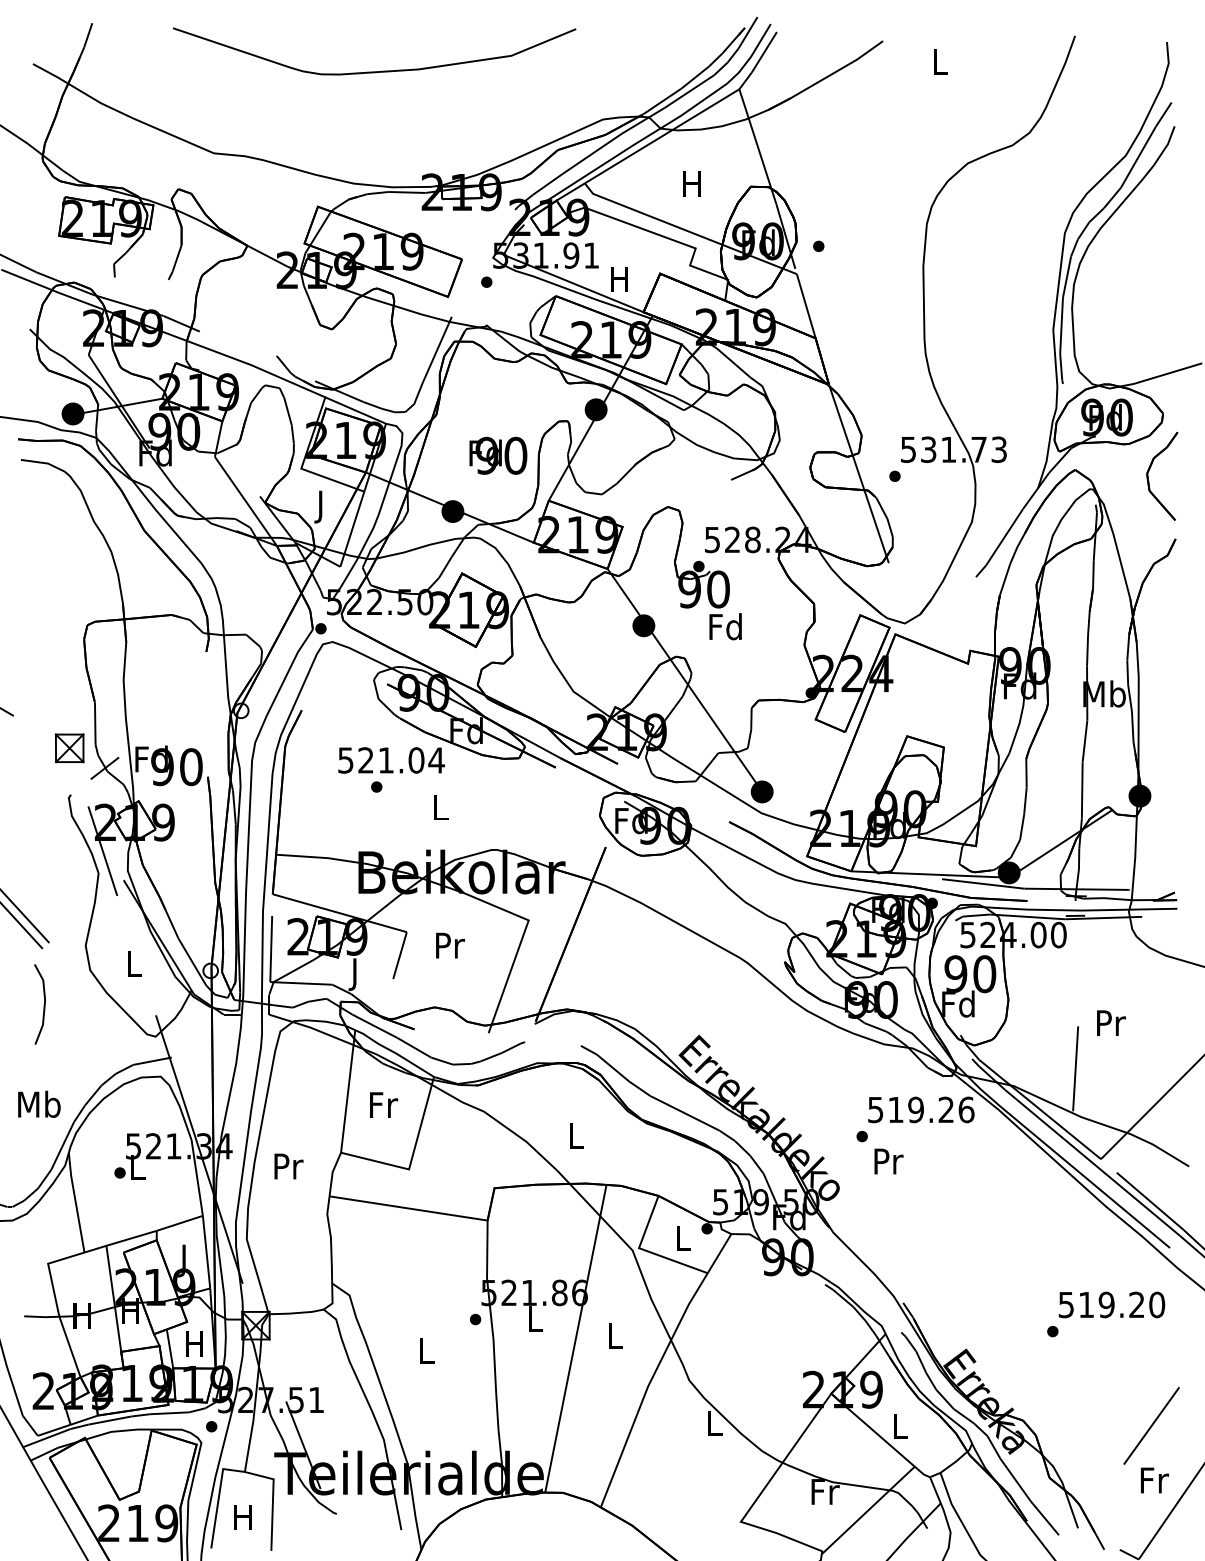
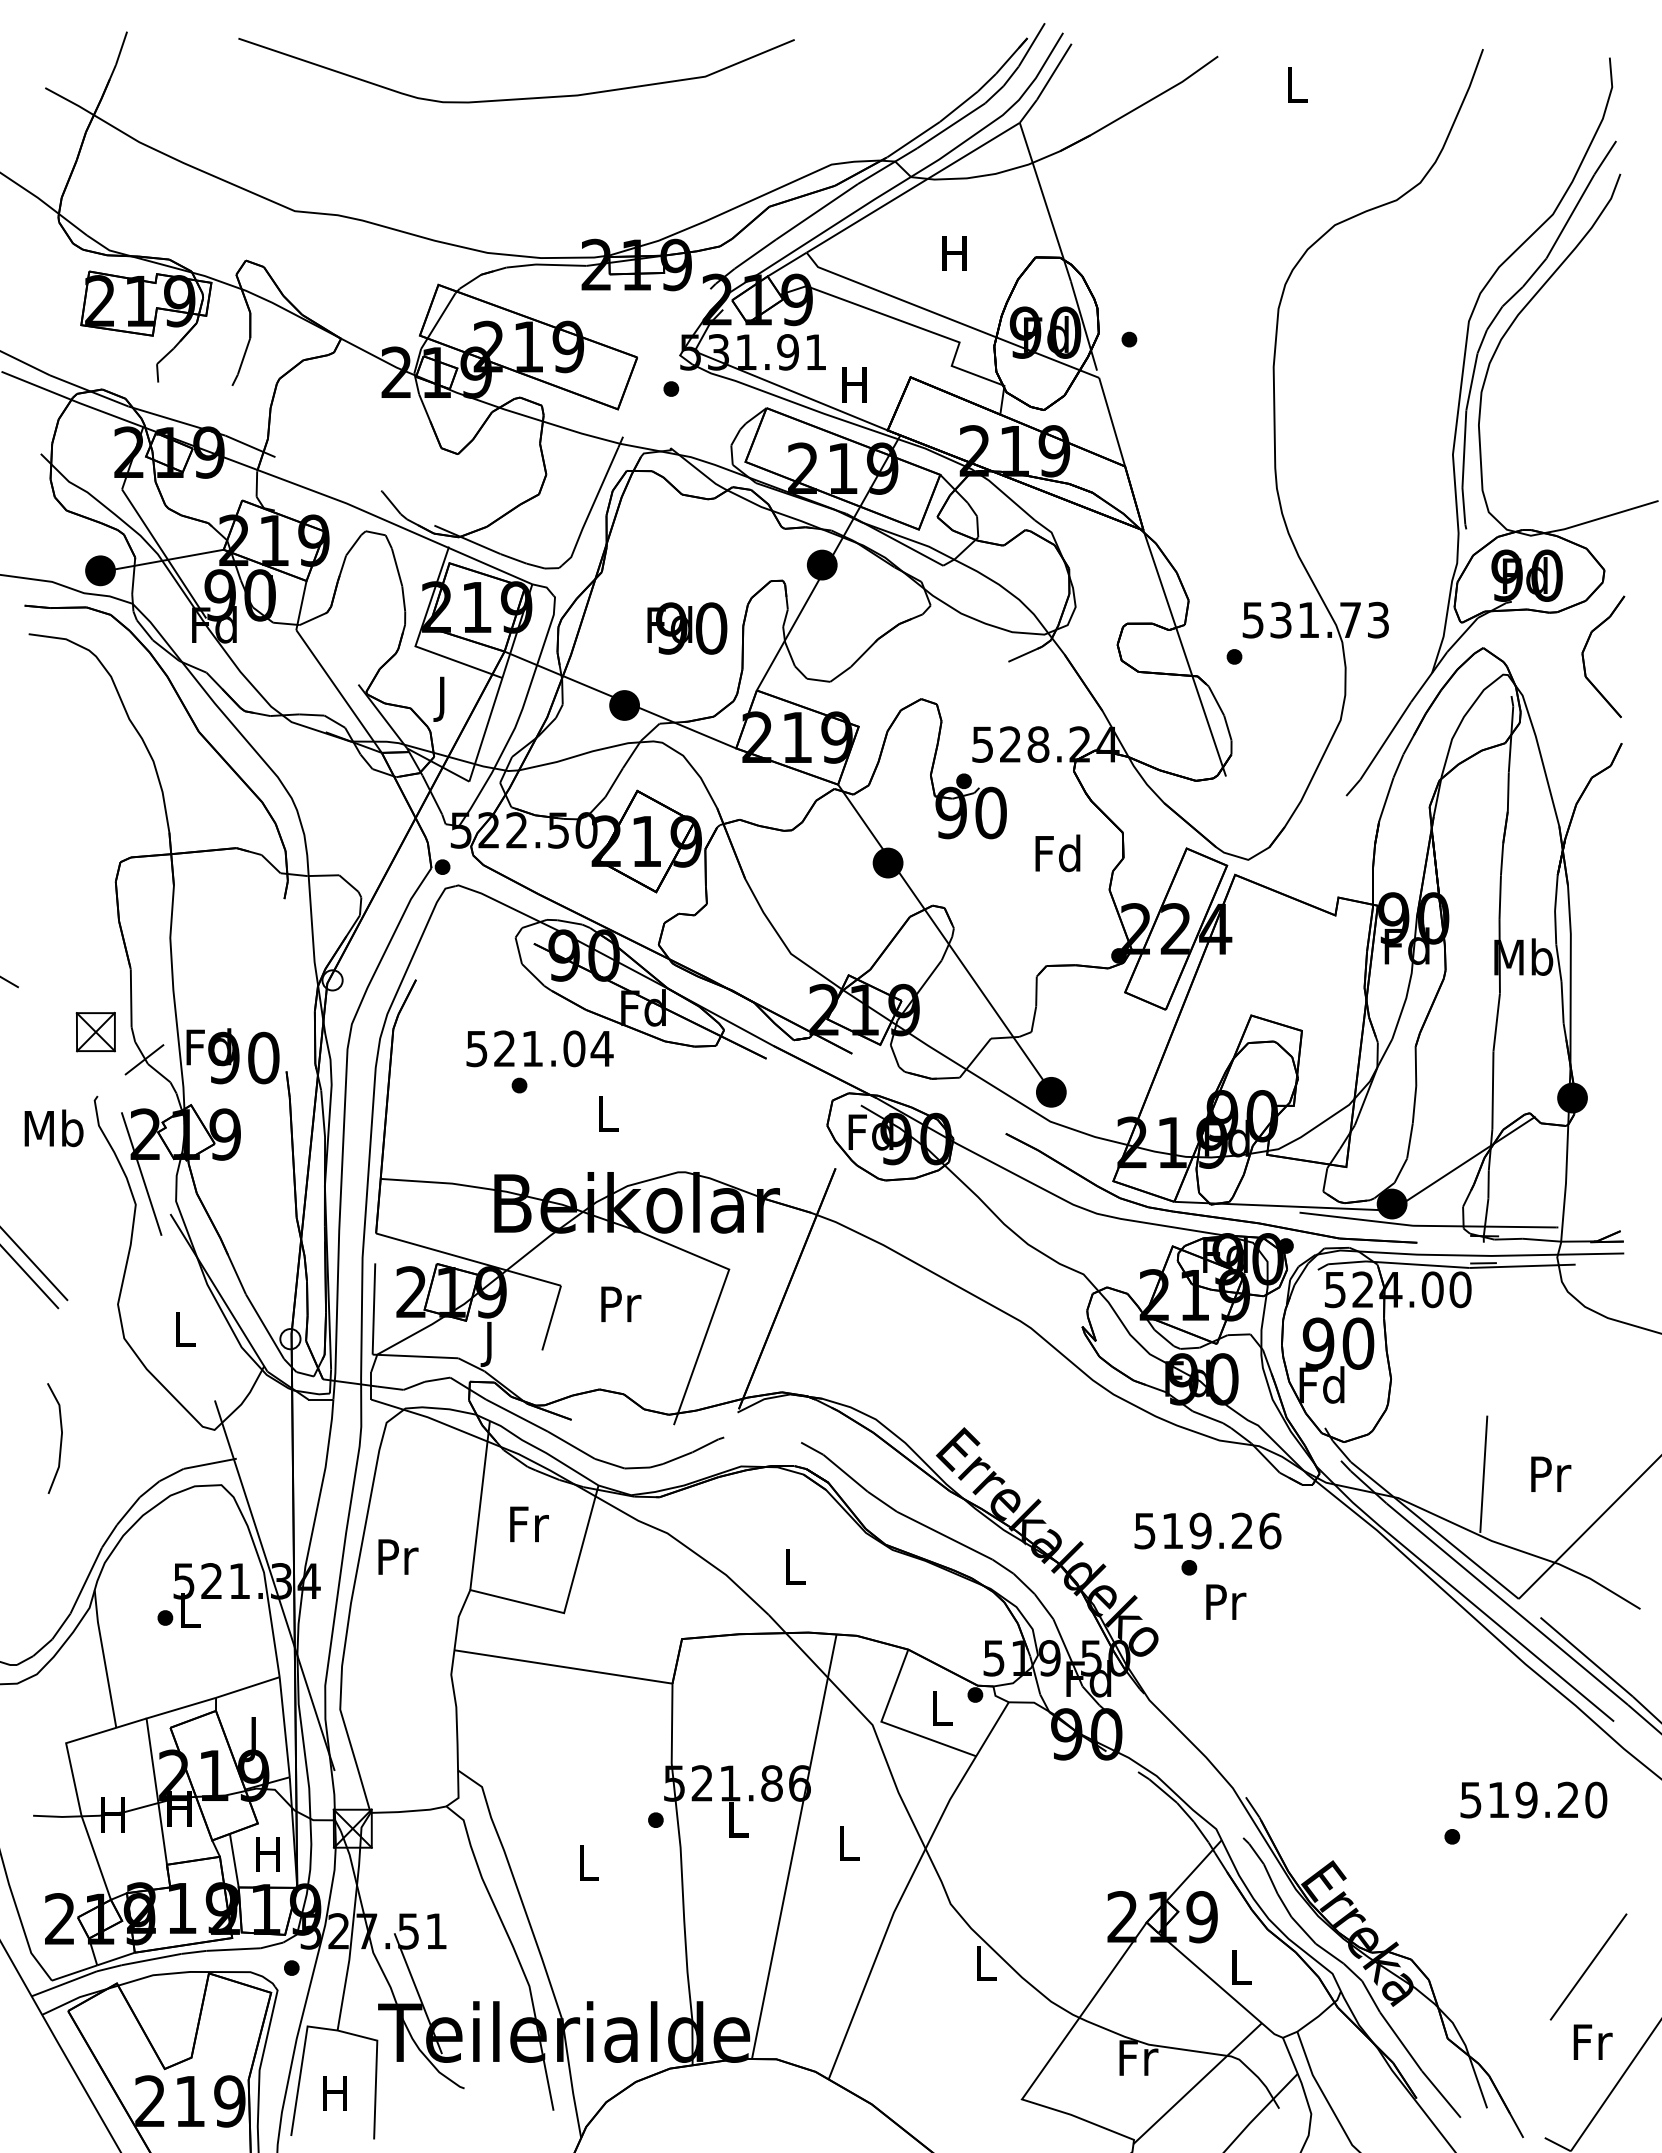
text: (725, 626) -> (1057, 853), moved
line: (44, 1004) -> (60, 1438), moved
text: (1111, 1022) -> (1551, 1473), moved
text: (38, 1104) -> (53, 1128), moved
text: (921, 1109) -> (1207, 1530), moved
text: (289, 1166) -> (398, 1556), moved

